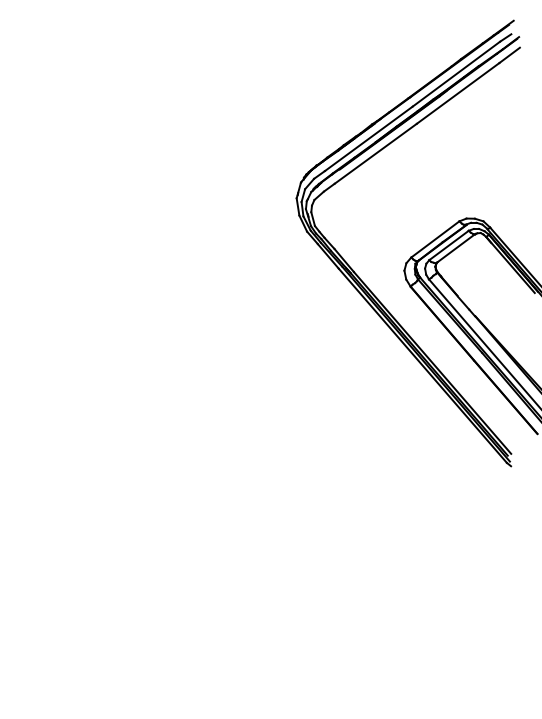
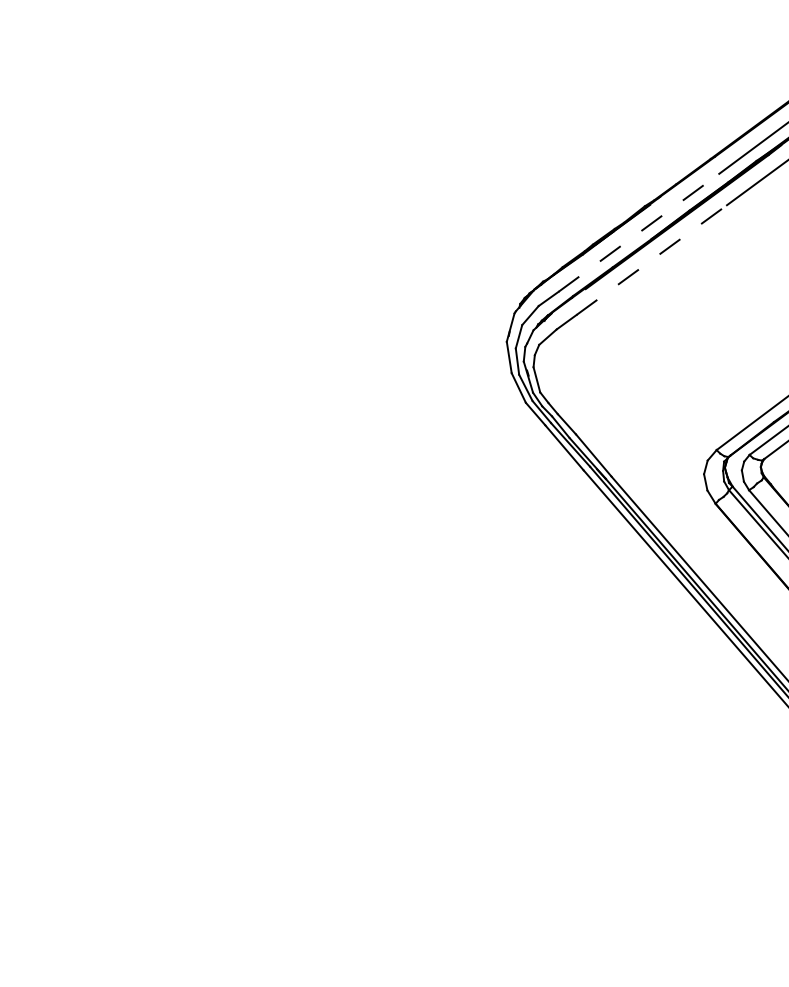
line: (369, 138) -> (640, 232), solid -> dashed
line: (375, 153) -> (651, 259), solid -> dashed

